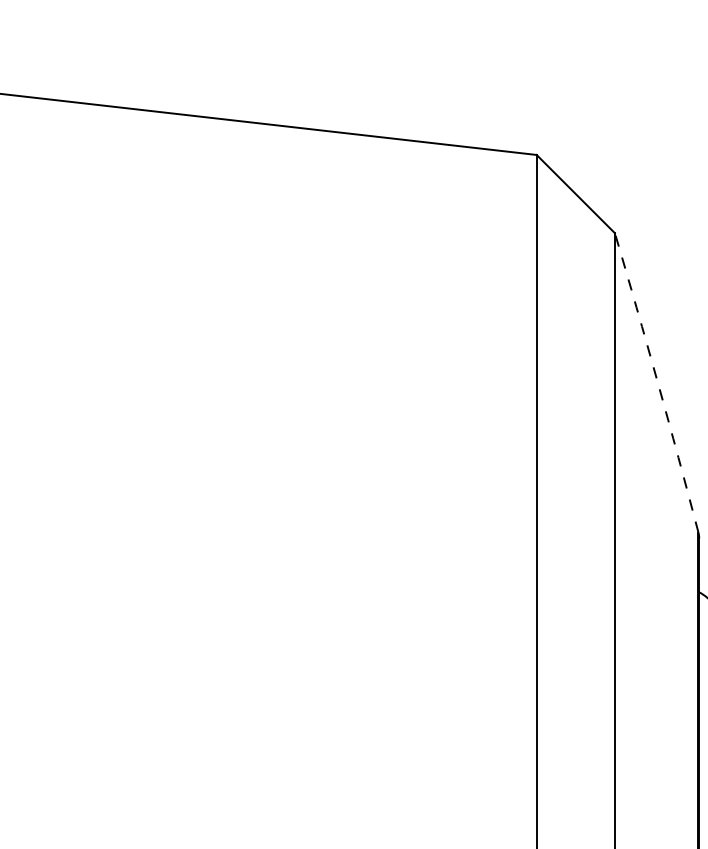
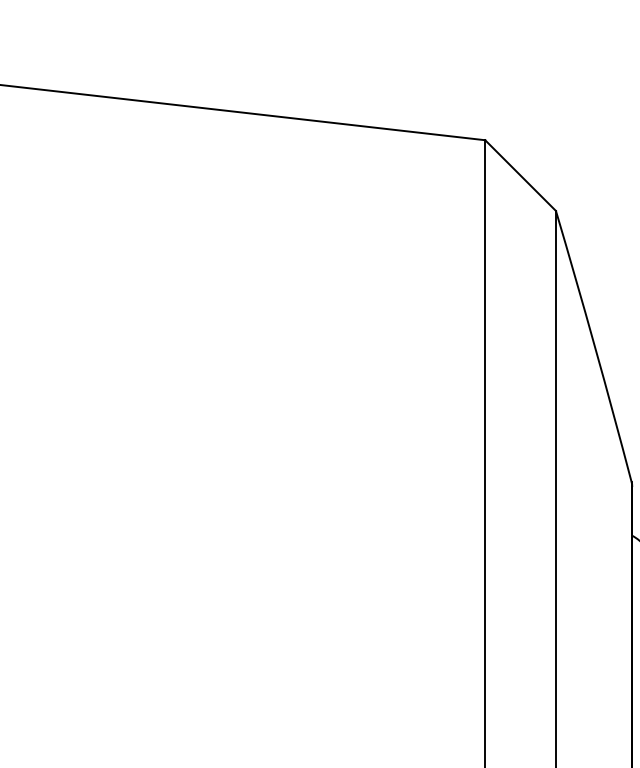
arc: (657, 383) -> (594, 346), dashed -> solid

